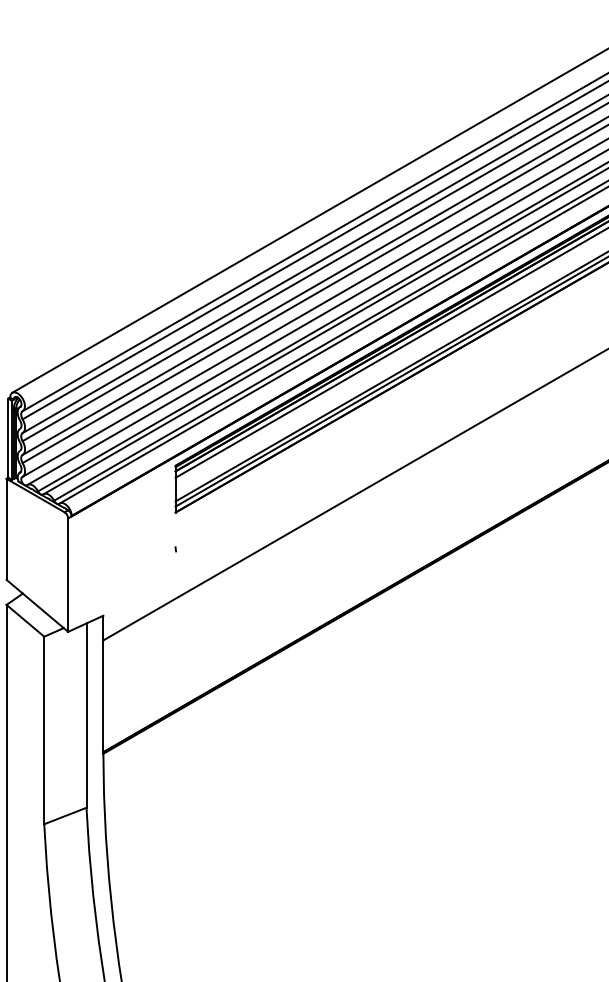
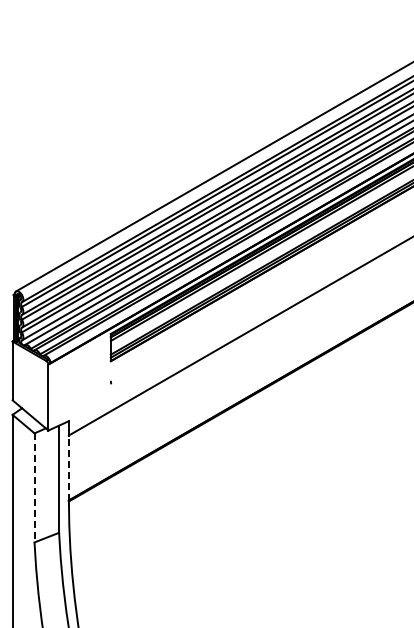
line: (102, 697) -> (68, 468), solid -> dashed
line: (44, 729) -> (34, 487), solid -> dashed

